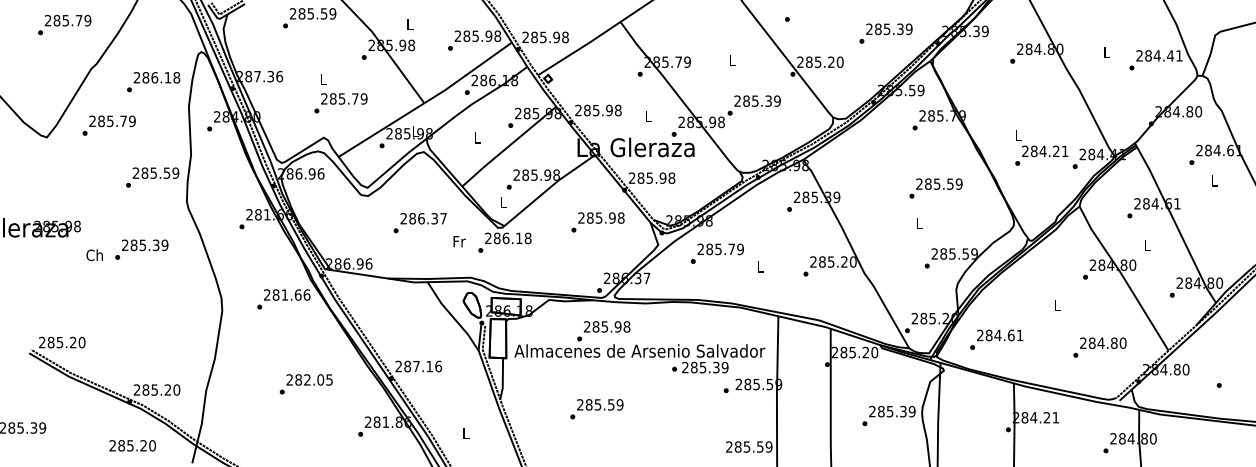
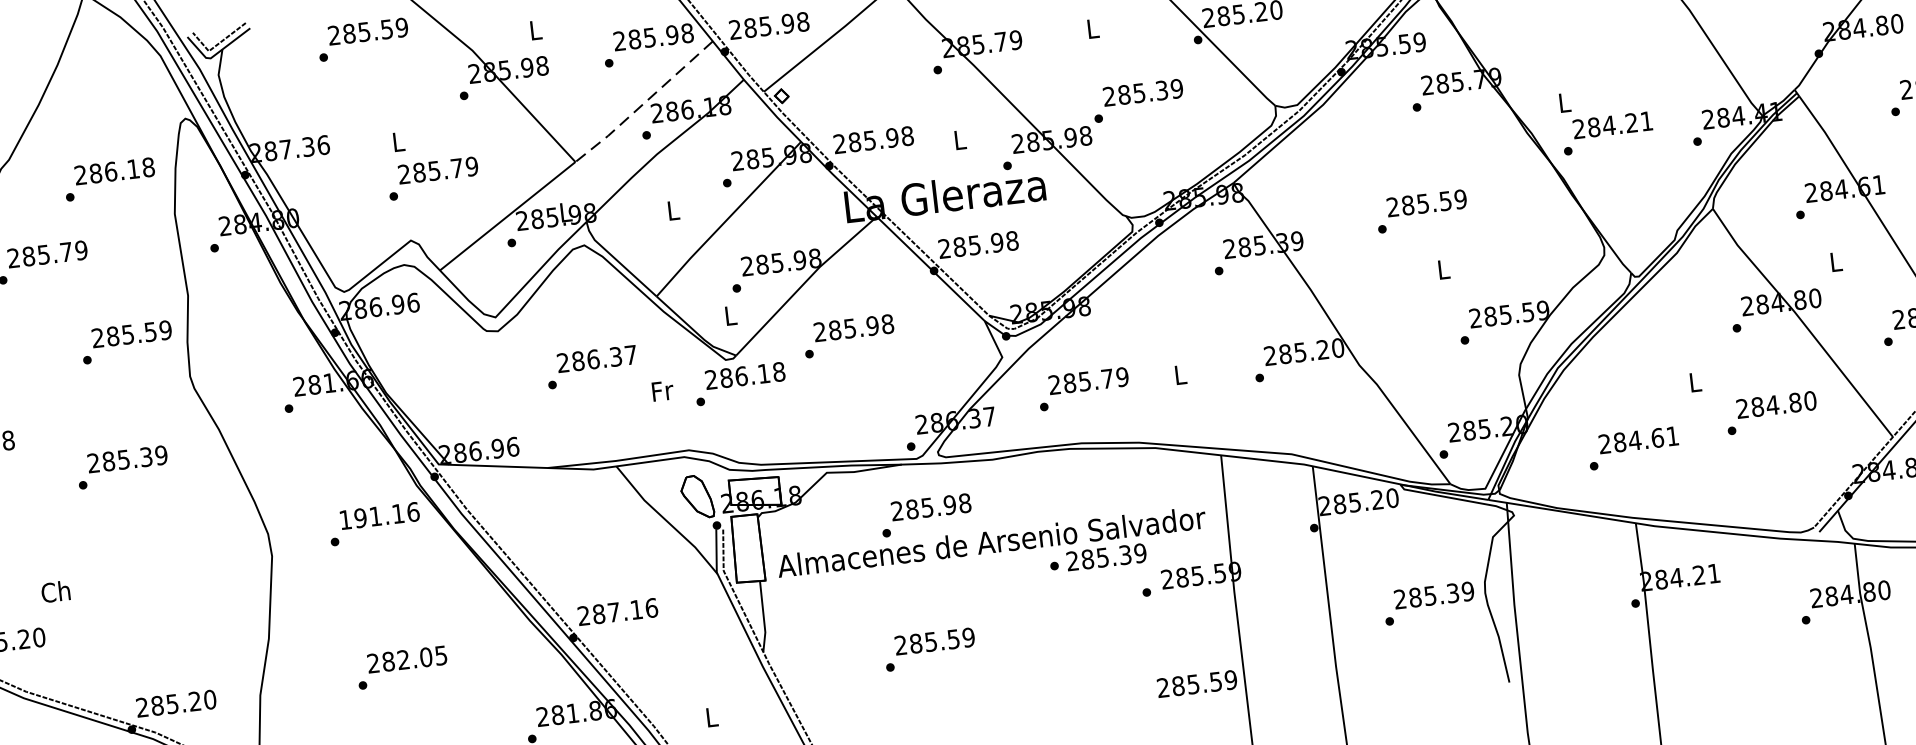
line: (467, 74) -> (643, 104), solid -> dashed
text: (1041, 147) -> (1605, 119), moved
text: (935, 188) -> (1421, 211), moved
text: (597, 222) -> (848, 336), moved
text: (716, 253) -> (1082, 388), moved
text: (94, 255) -> (55, 592), moved
text: (282, 294) -> (371, 516), 281.66 -> 191.16
text: (996, 339) -> (1633, 447), moved
text: (1099, 347) -> (1770, 412), moved
text: (305, 384) -> (401, 668), moved

